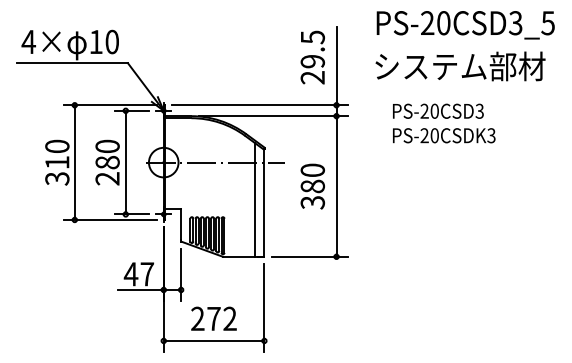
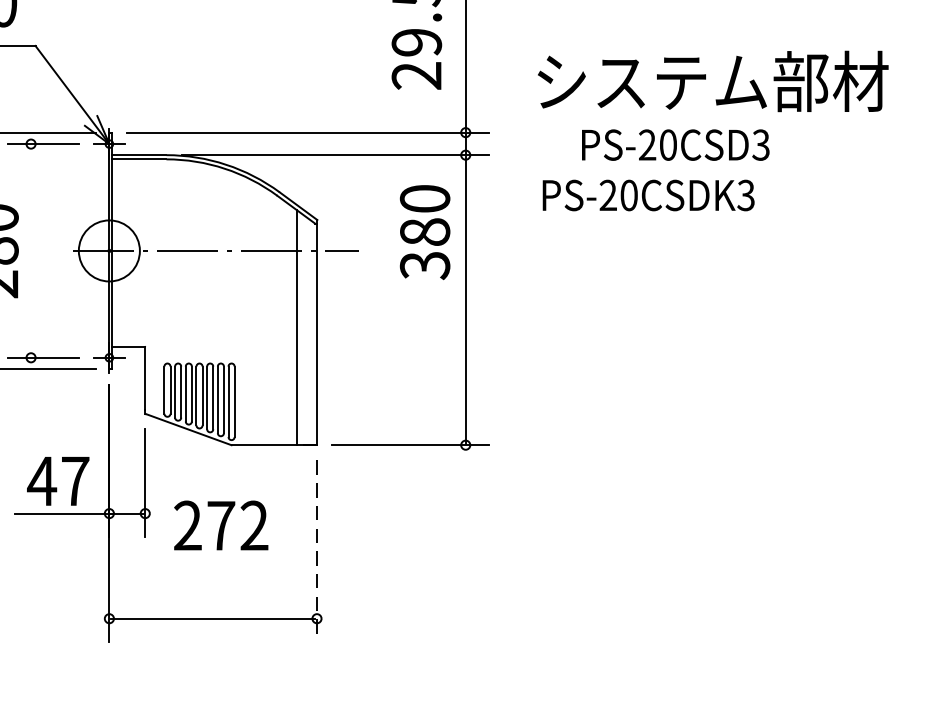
text: (460, 66) -> (713, 81), moved
text: (444, 135) -> (649, 195), moved
line: (125, 162) -> (30, 250), removed
text: (312, 186) -> (424, 232), moved
line: (264, 308) -> (317, 551), solid -> dashed
text: (213, 318) -> (220, 525), moved

